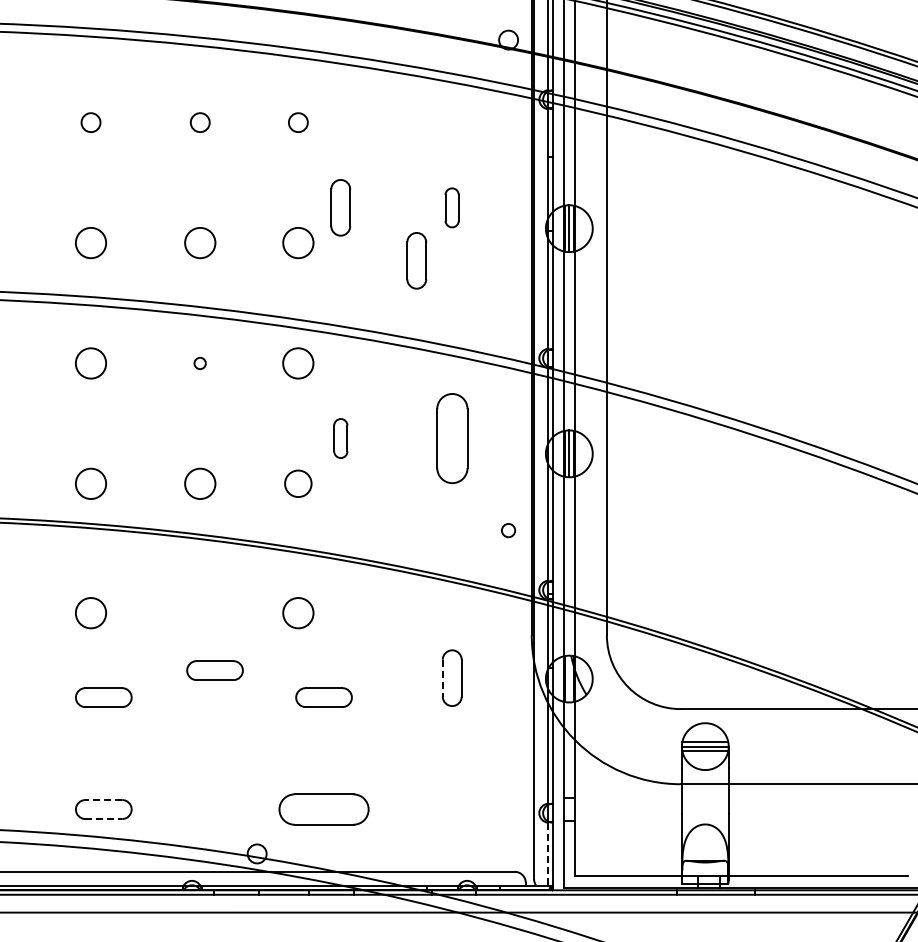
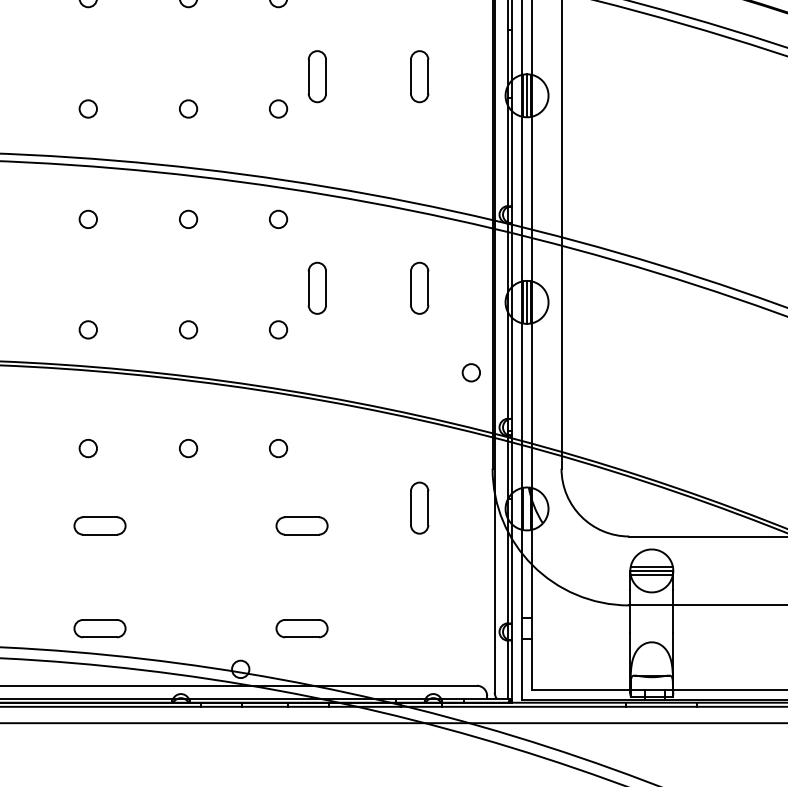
part: (451, 207) -> (418, 76), size x1.43
circle: (90, 242) -> (87, 108), size x0.62
circle: (199, 242) -> (187, 108), size x0.62
circle: (297, 242) -> (277, 108), size x0.62
part: (416, 260) -> (386, 125), removed
circle: (90, 362) -> (87, 218), size x0.62
circle: (199, 363) -> (187, 219), size x1.67
circle: (298, 363) -> (278, 219), size x0.62
part: (340, 438) -> (317, 288), size x1.43
part: (451, 438) -> (418, 288), size x0.62
circle: (90, 483) -> (87, 329), size x0.62
circle: (199, 483) -> (187, 329), size x0.62
circle: (298, 483) -> (278, 329), size x0.71
circle: (508, 530) -> (471, 372), size x1.43
circle: (90, 612) -> (87, 447), size x0.62
circle: (199, 612) -> (187, 447), added
circle: (297, 612) -> (277, 447), size x0.62
part: (214, 670) -> (201, 501), removed
line: (442, 678) -> (410, 508), dashed -> solid
line: (103, 800) -> (99, 620), dashed -> solid
part: (323, 809) -> (301, 628), size x0.62
line: (104, 819) -> (100, 637), dashed -> solid
line: (548, 854) -> (507, 669), dashed -> solid

